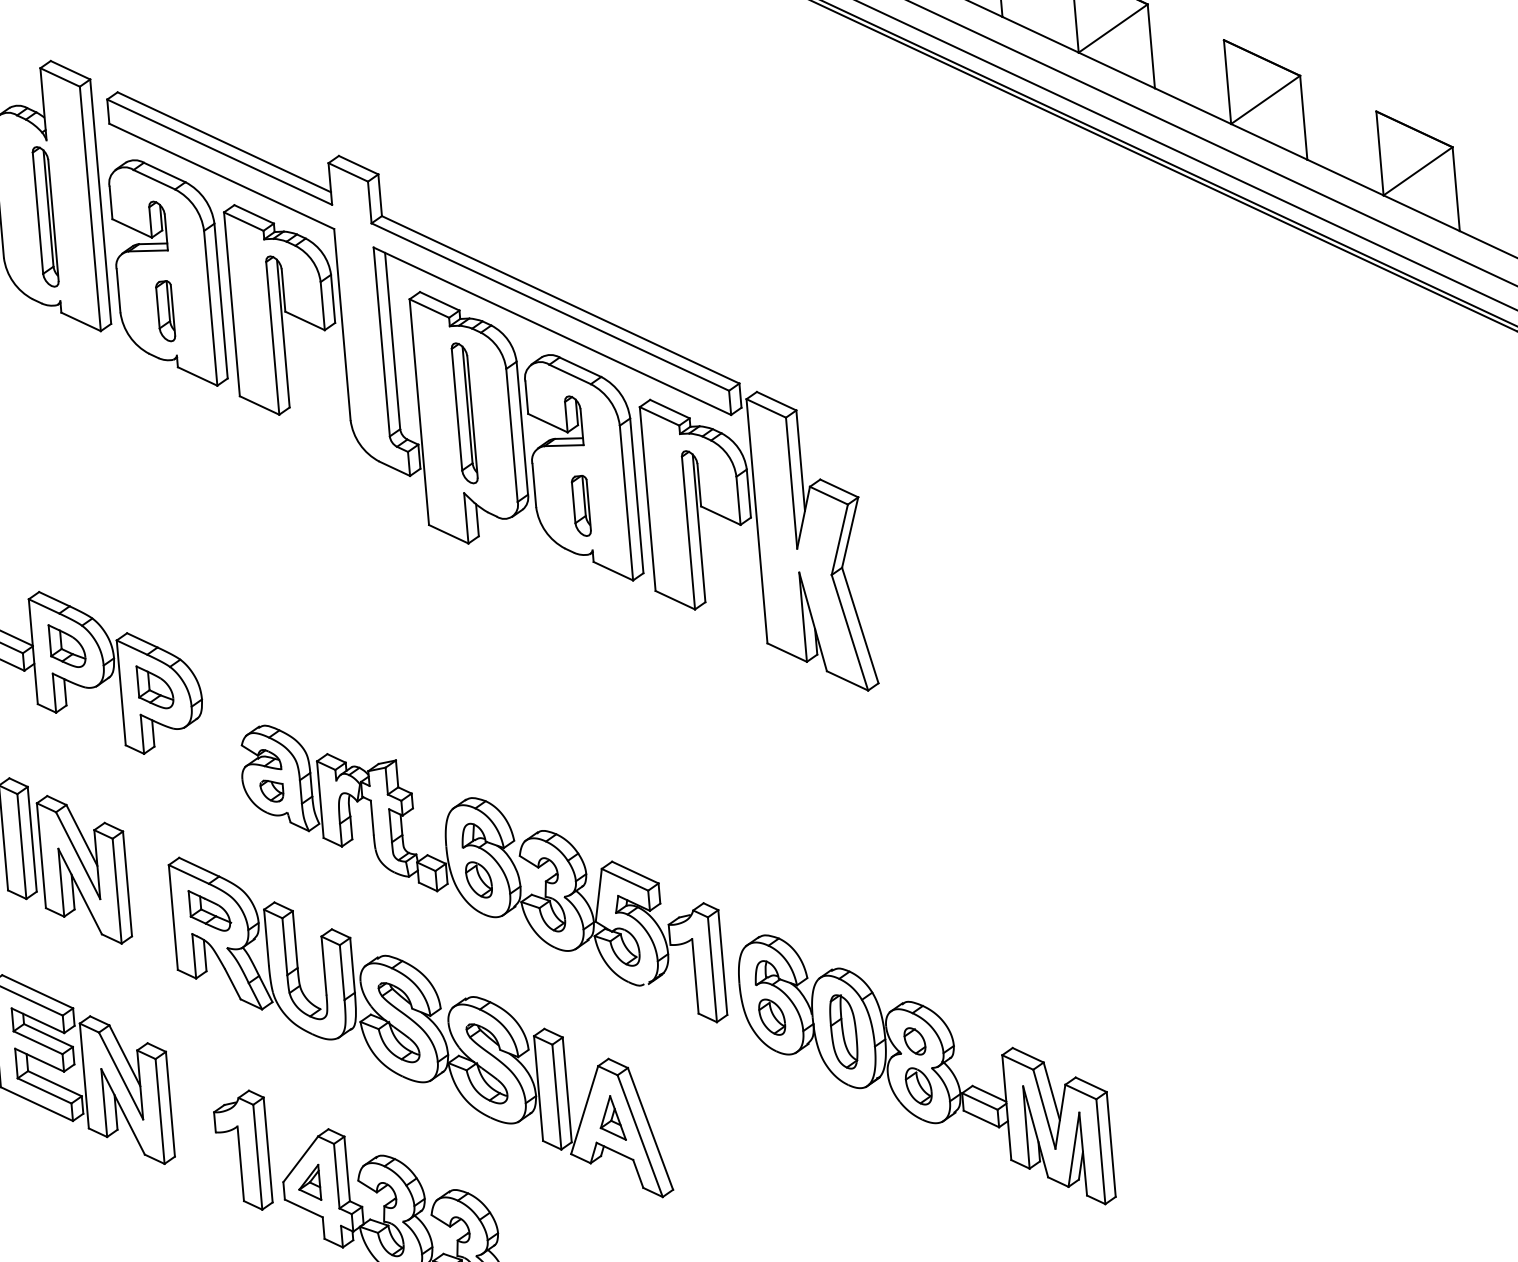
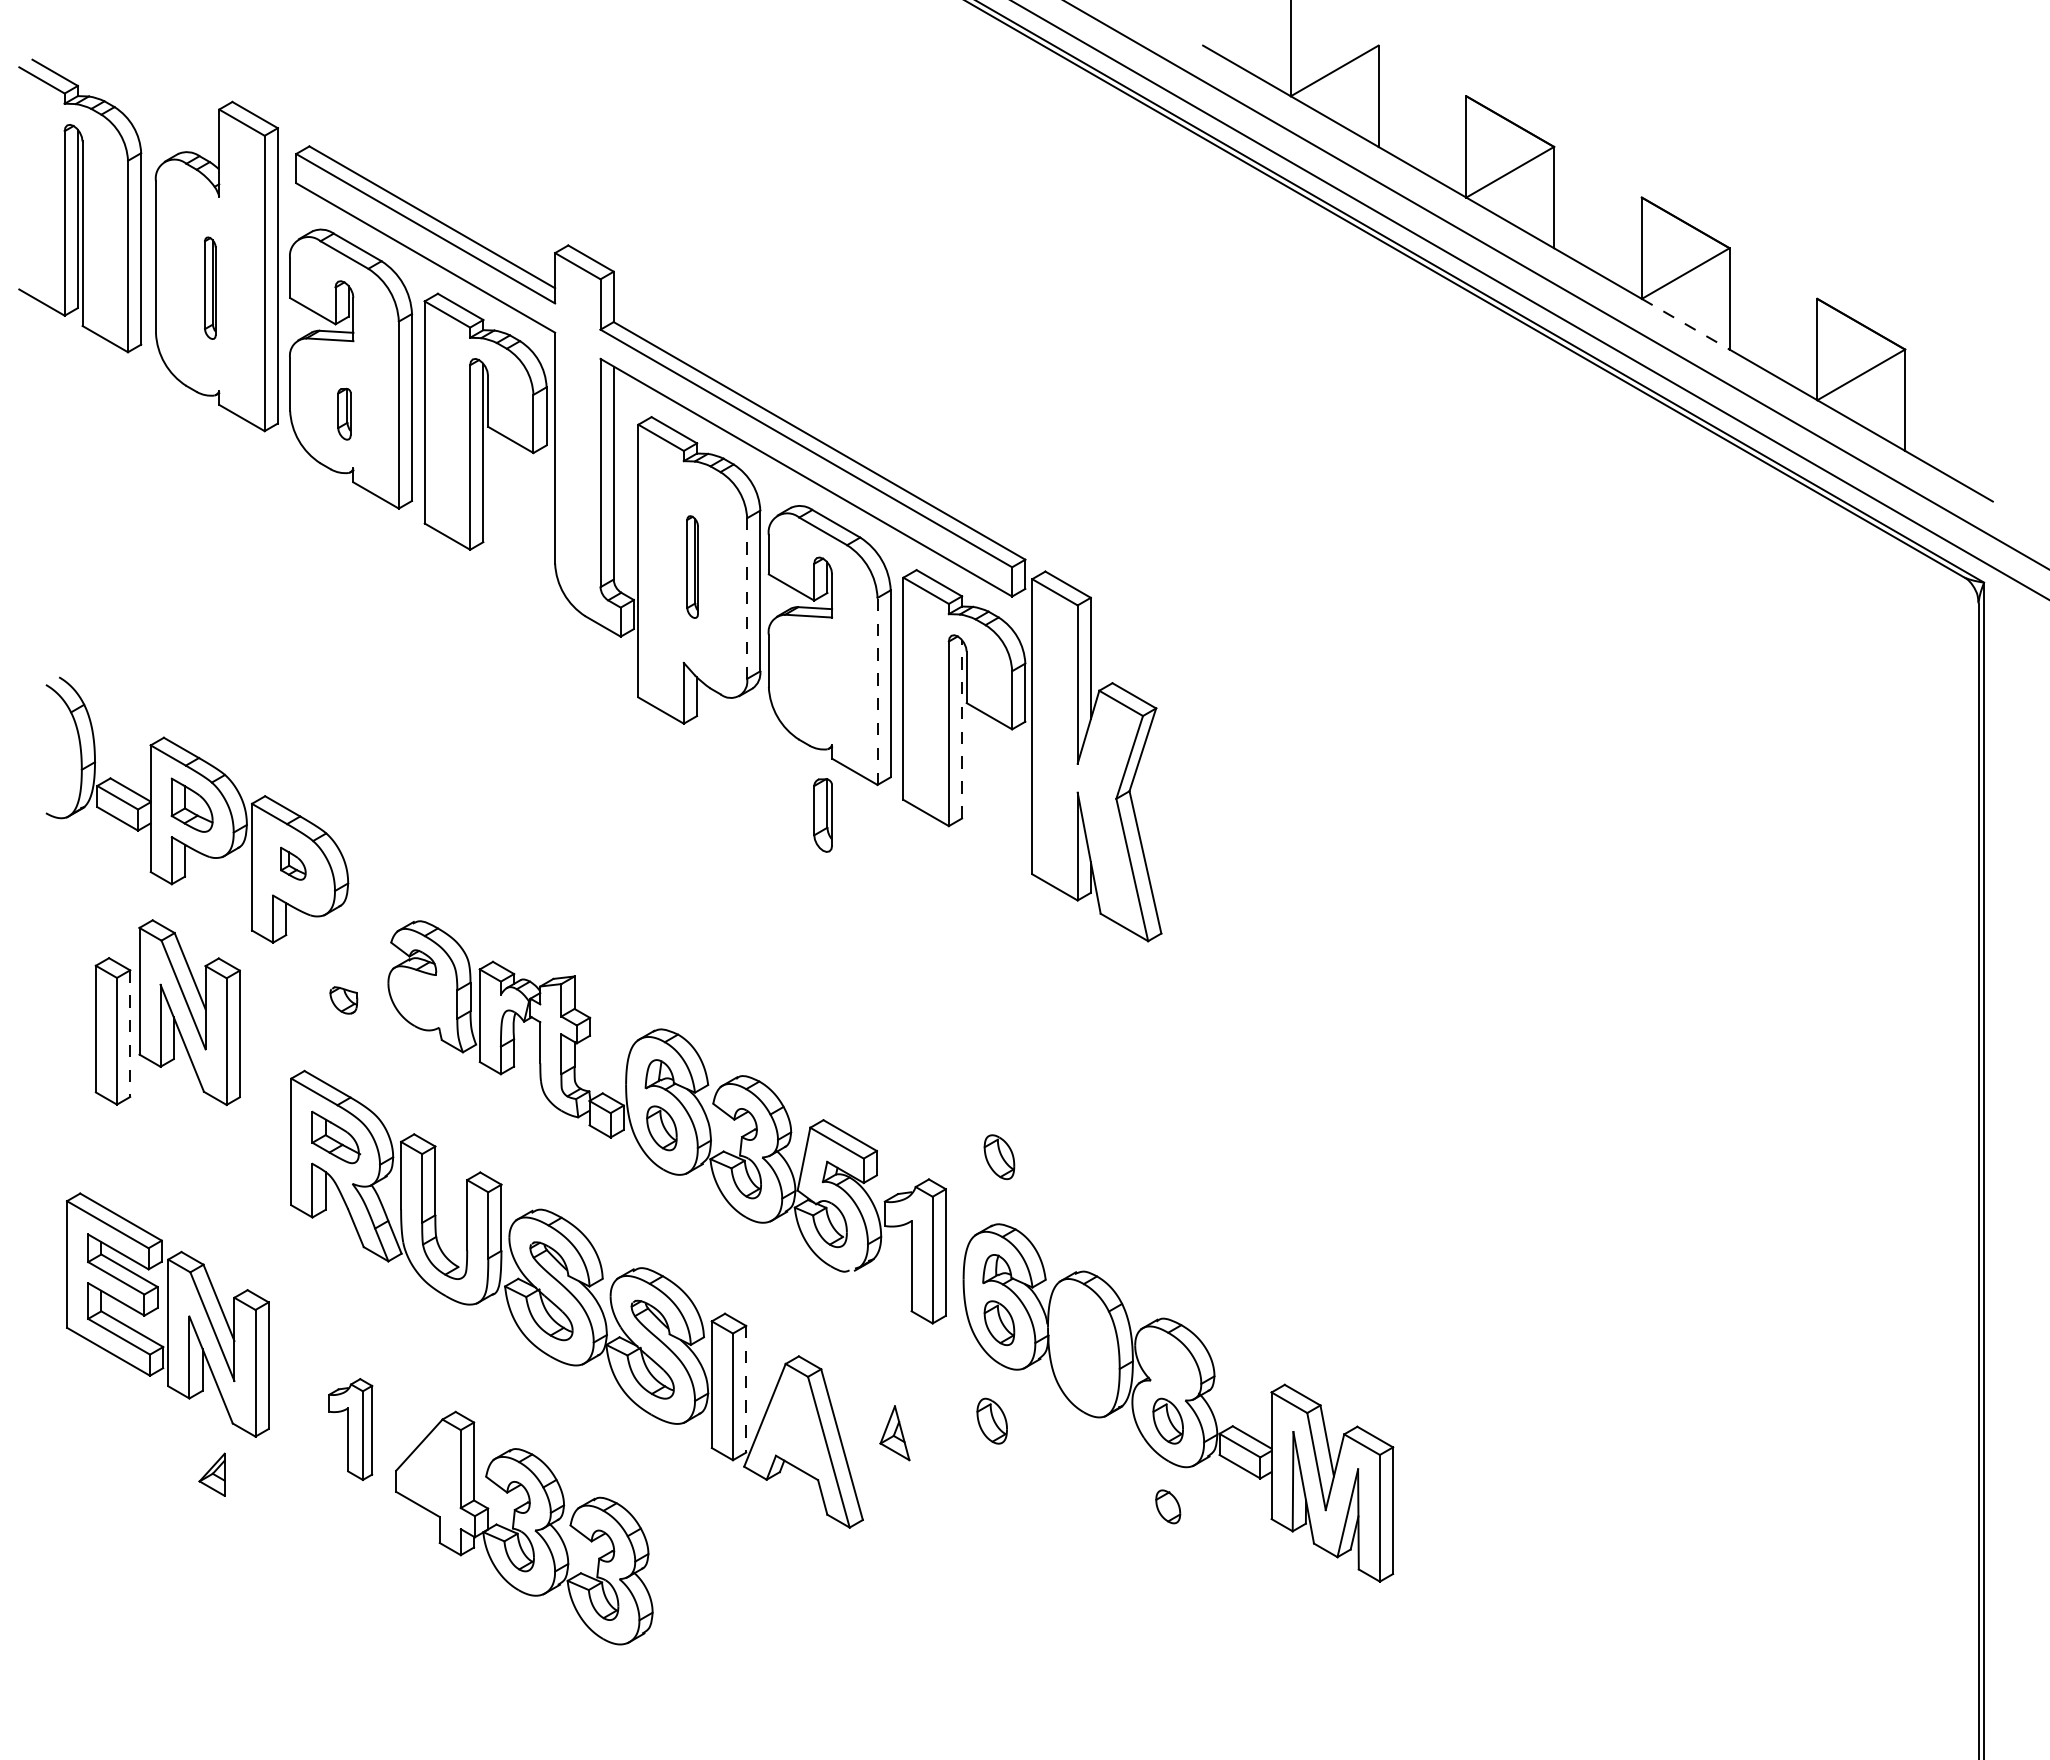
line: (1269, 142) -> (1685, 324), solid -> dashed
part: (45, 216) -> (210, 287), size x0.6
part: (165, 311) -> (344, 414), size x0.7
part: (464, 412) -> (692, 566), size x0.6
line: (512, 435) -> (747, 598), solid -> dashed
line: (626, 502) -> (877, 690), solid -> dashed
part: (580, 506) -> (822, 815), moved
line: (699, 527) -> (962, 728), solid -> dashed
part: (155, 686) -> (293, 863), size x0.6
part: (271, 791) -> (343, 1000), moved
line: (32, 839) -> (130, 1034), solid -> dashed
part: (84, 869) -> (189, 1012), moved
part: (760, 880) -> (999, 1157), added
part: (843, 1031) -> (1083, 1347), removed
part: (915, 1041) -> (1168, 1506), moved
line: (567, 1090) -> (746, 1389), solid -> dashed
part: (772, 1098) -> (991, 1420), added
part: (611, 1118) -> (894, 1433), moved
part: (242, 1151) -> (350, 1429), size x0.7
part: (308, 1183) -> (211, 1474), moved

